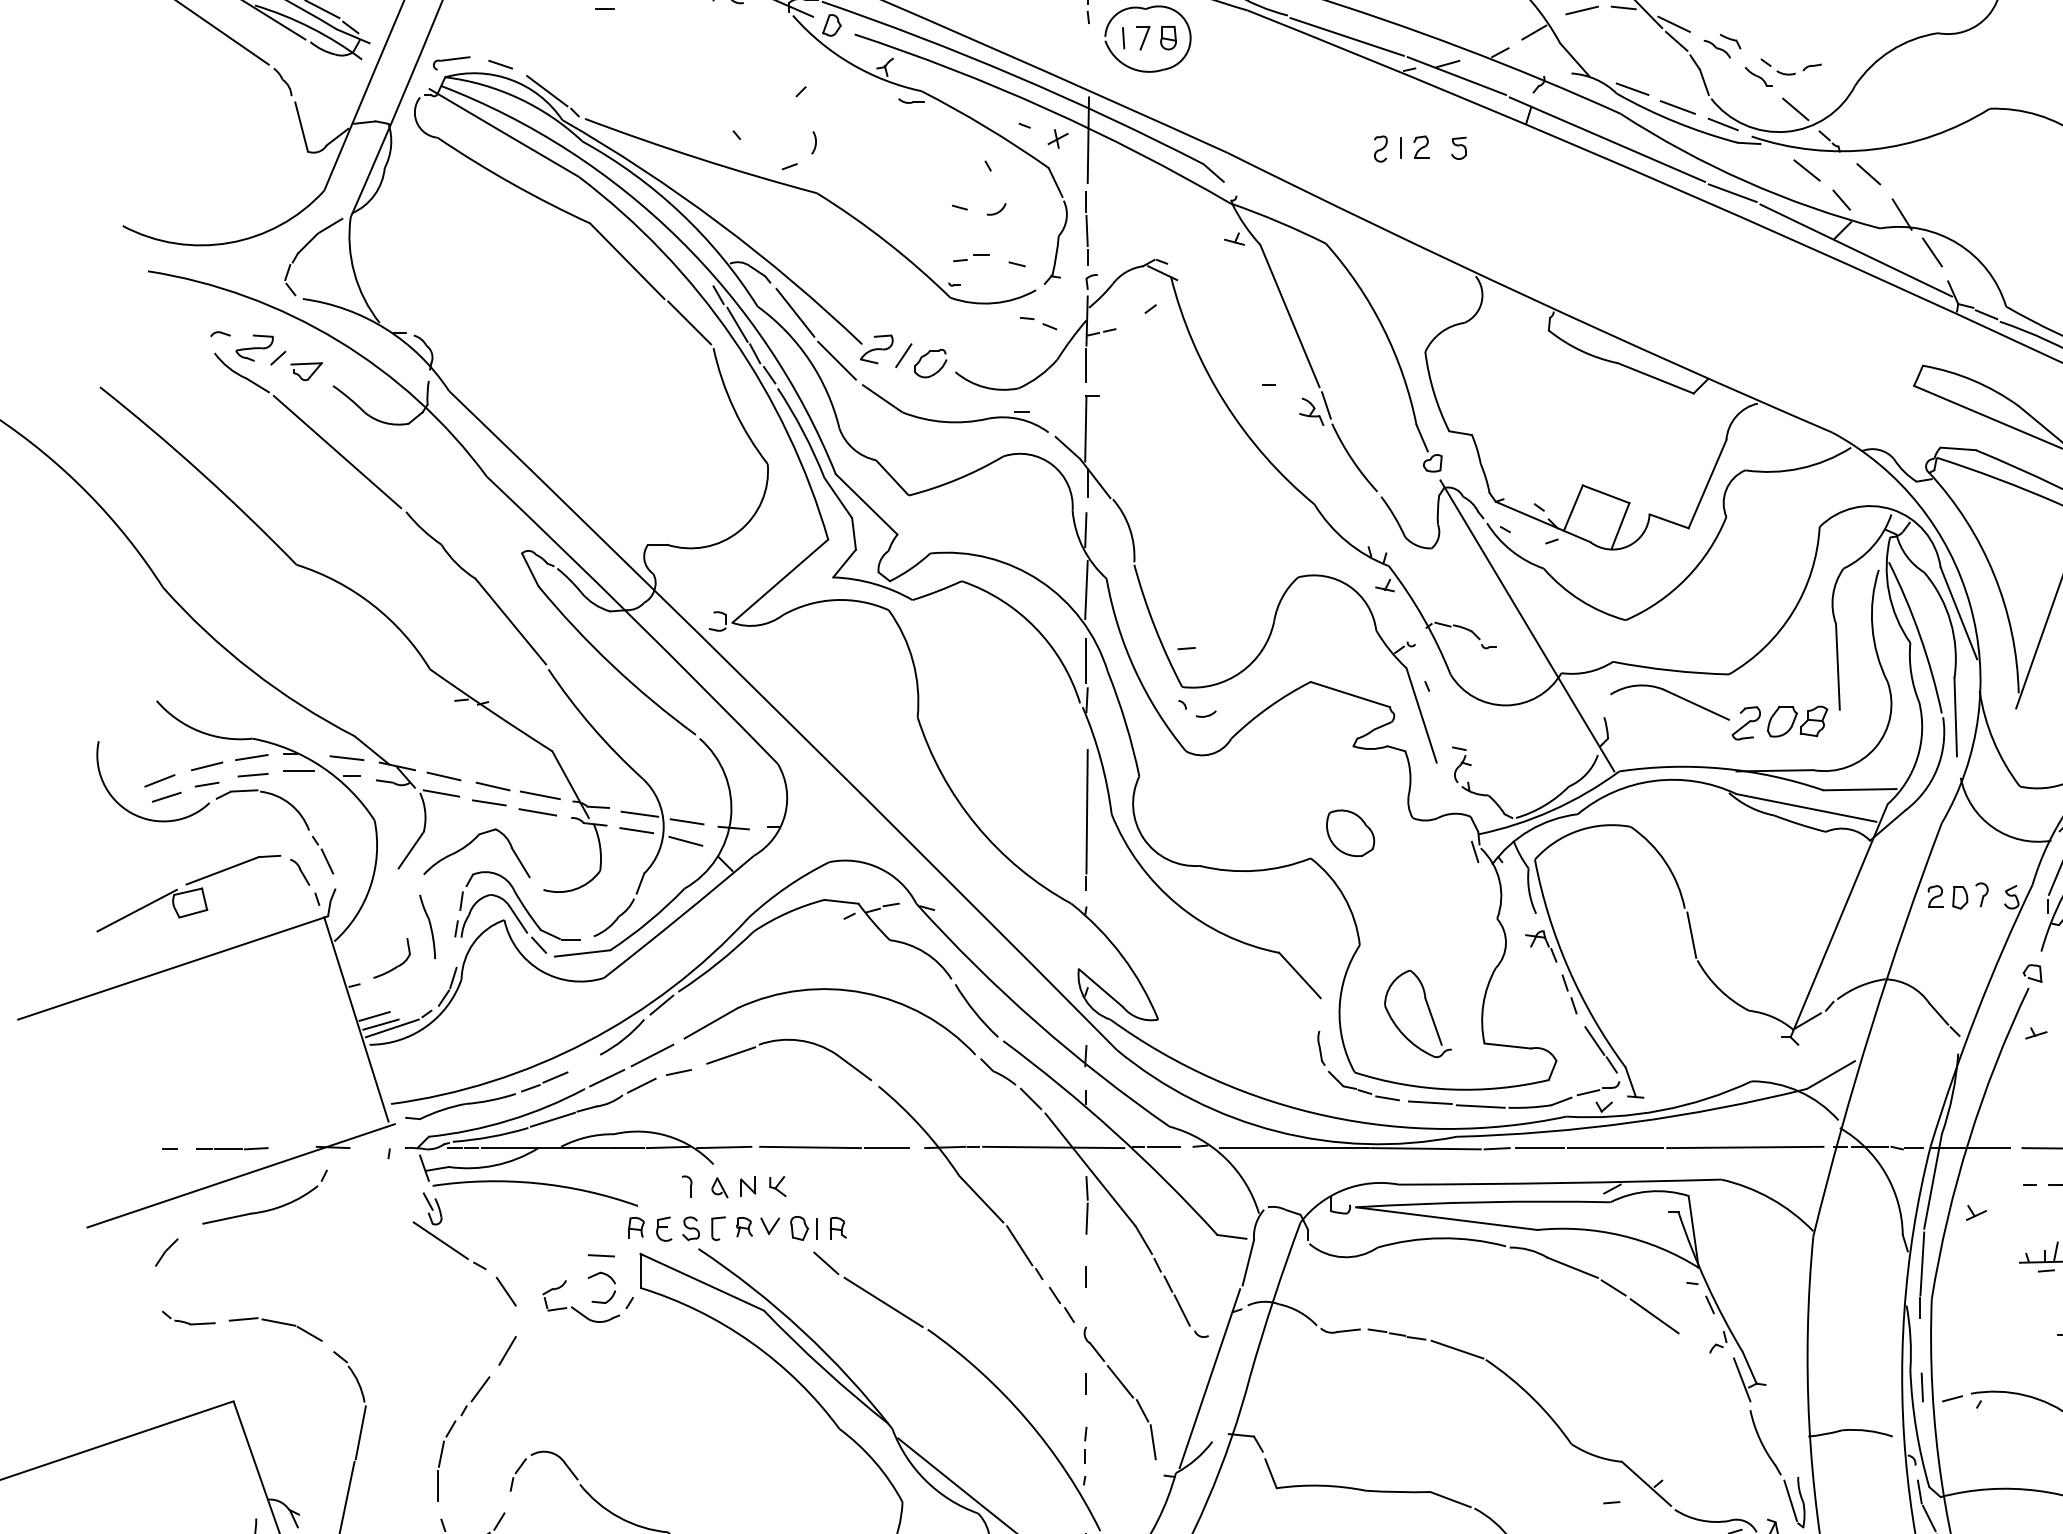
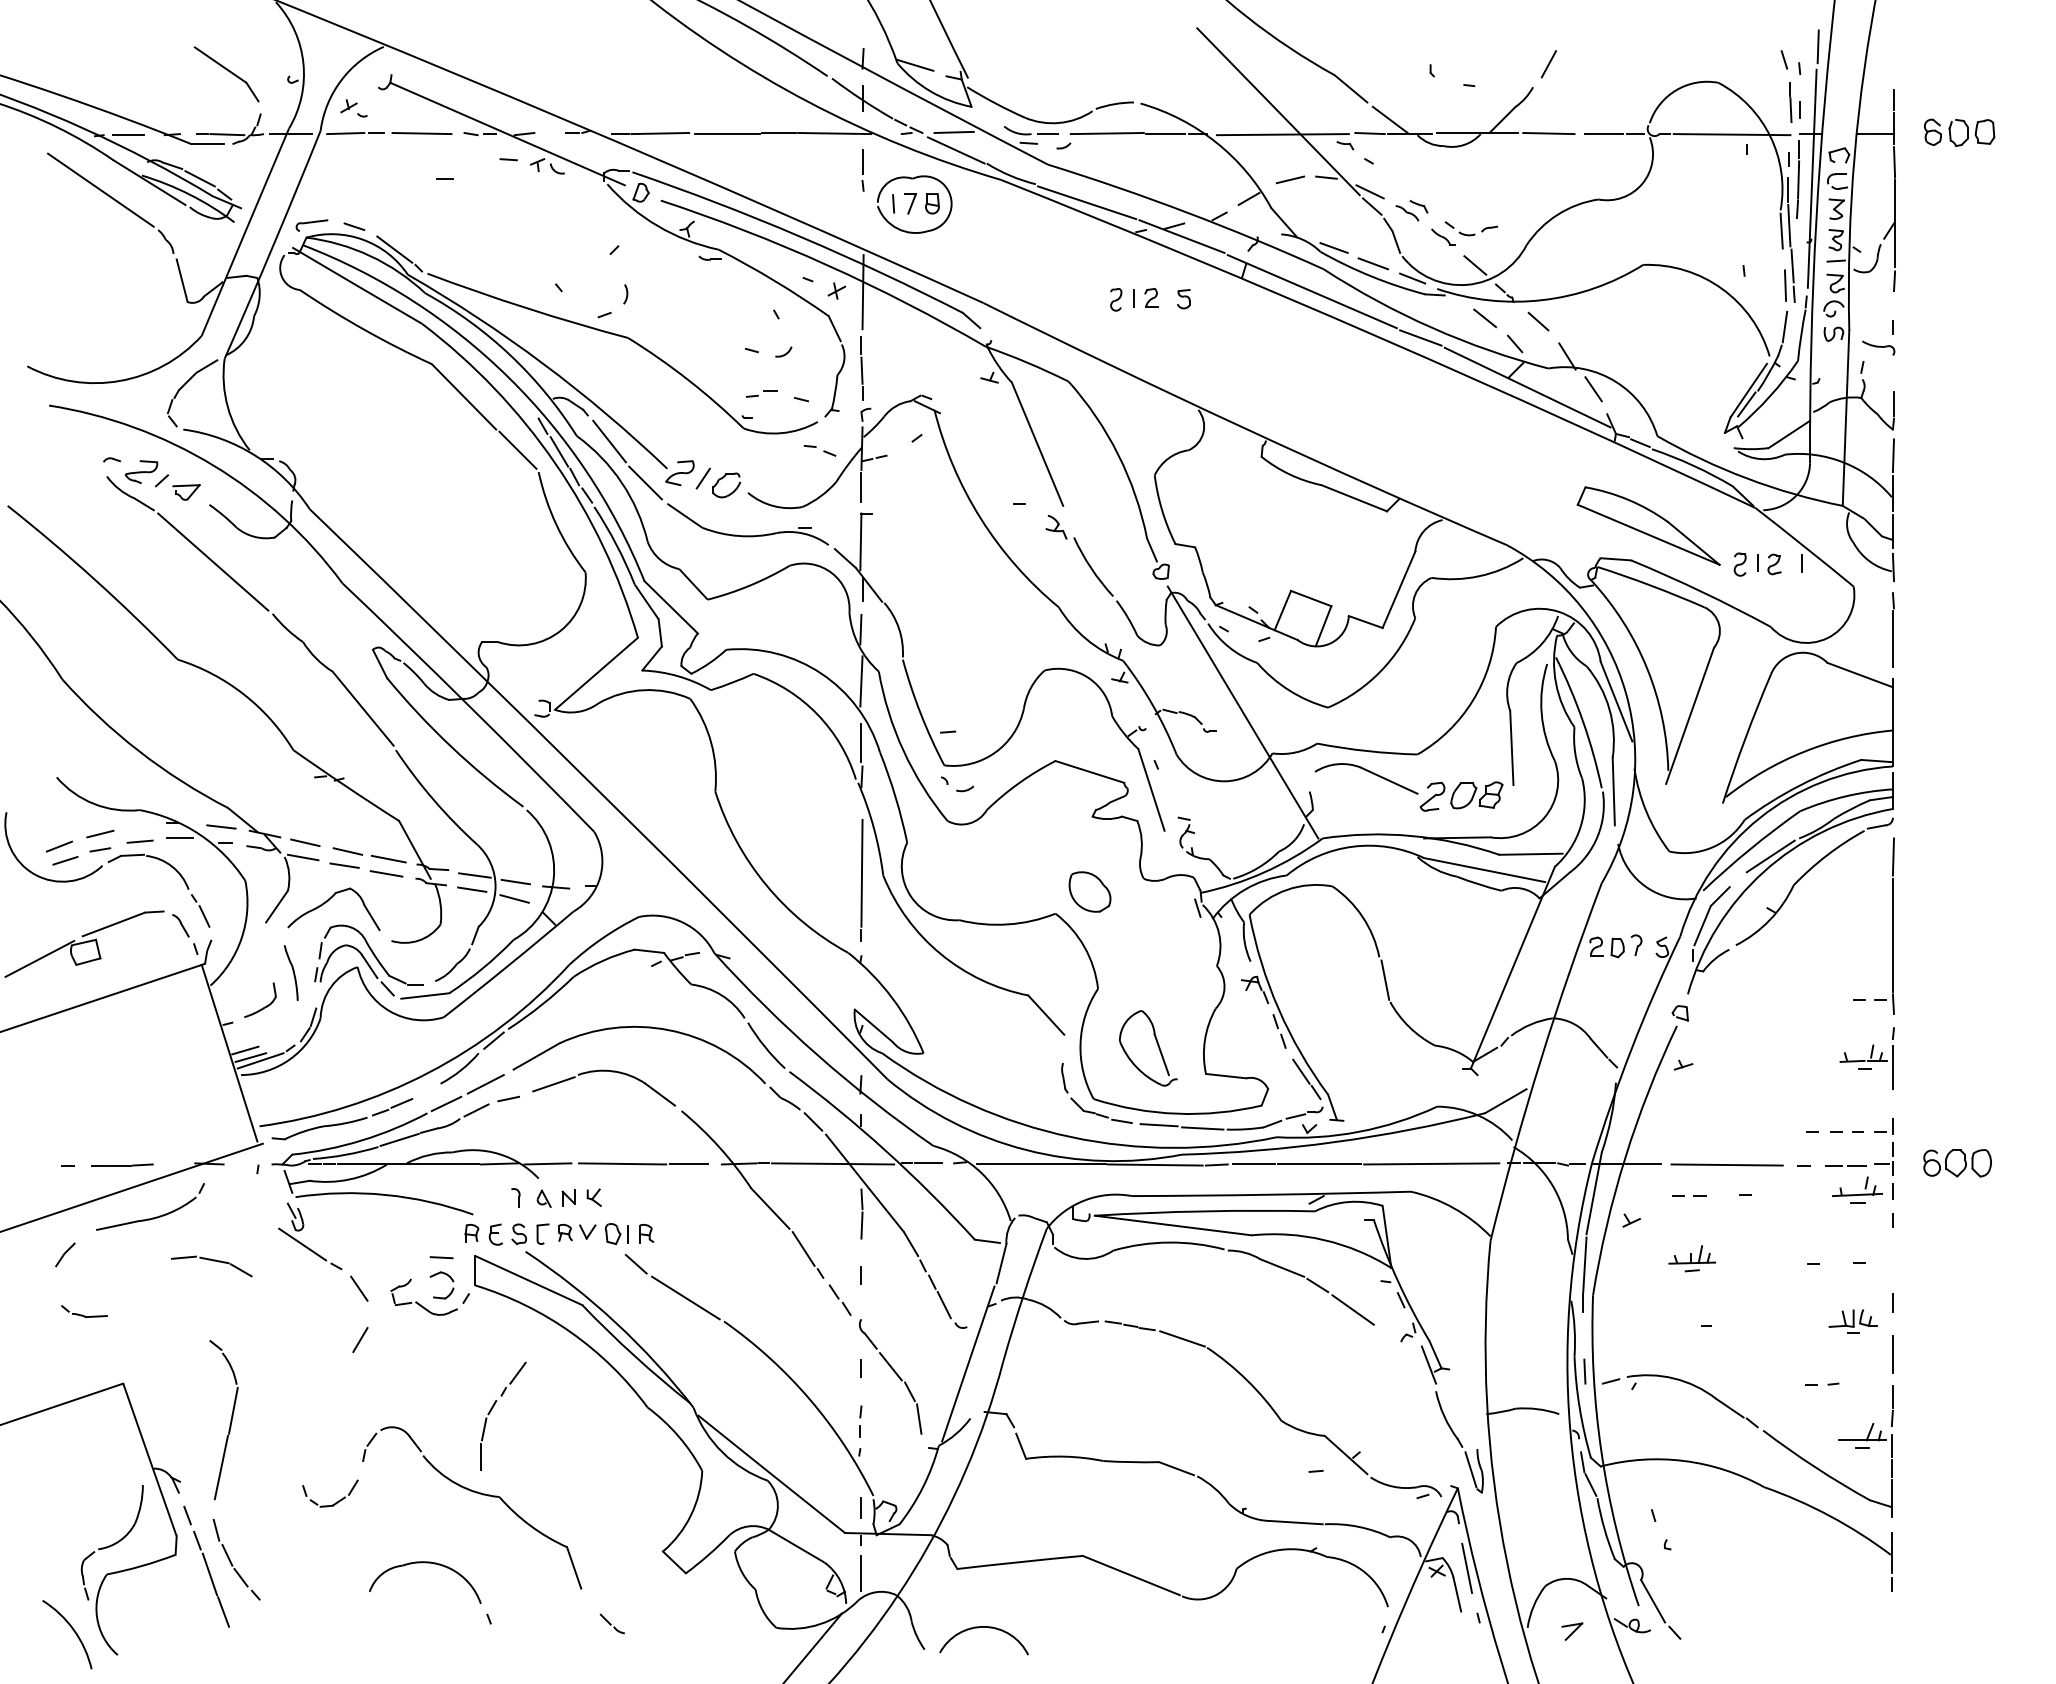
line: (1325, 405) -> (1068, 521), removed
line: (251, 757) -> (138, 826), removed
part: (275, 1329) -> (211, 1266), moved
part: (451, 1431) -> (492, 1409), moved

